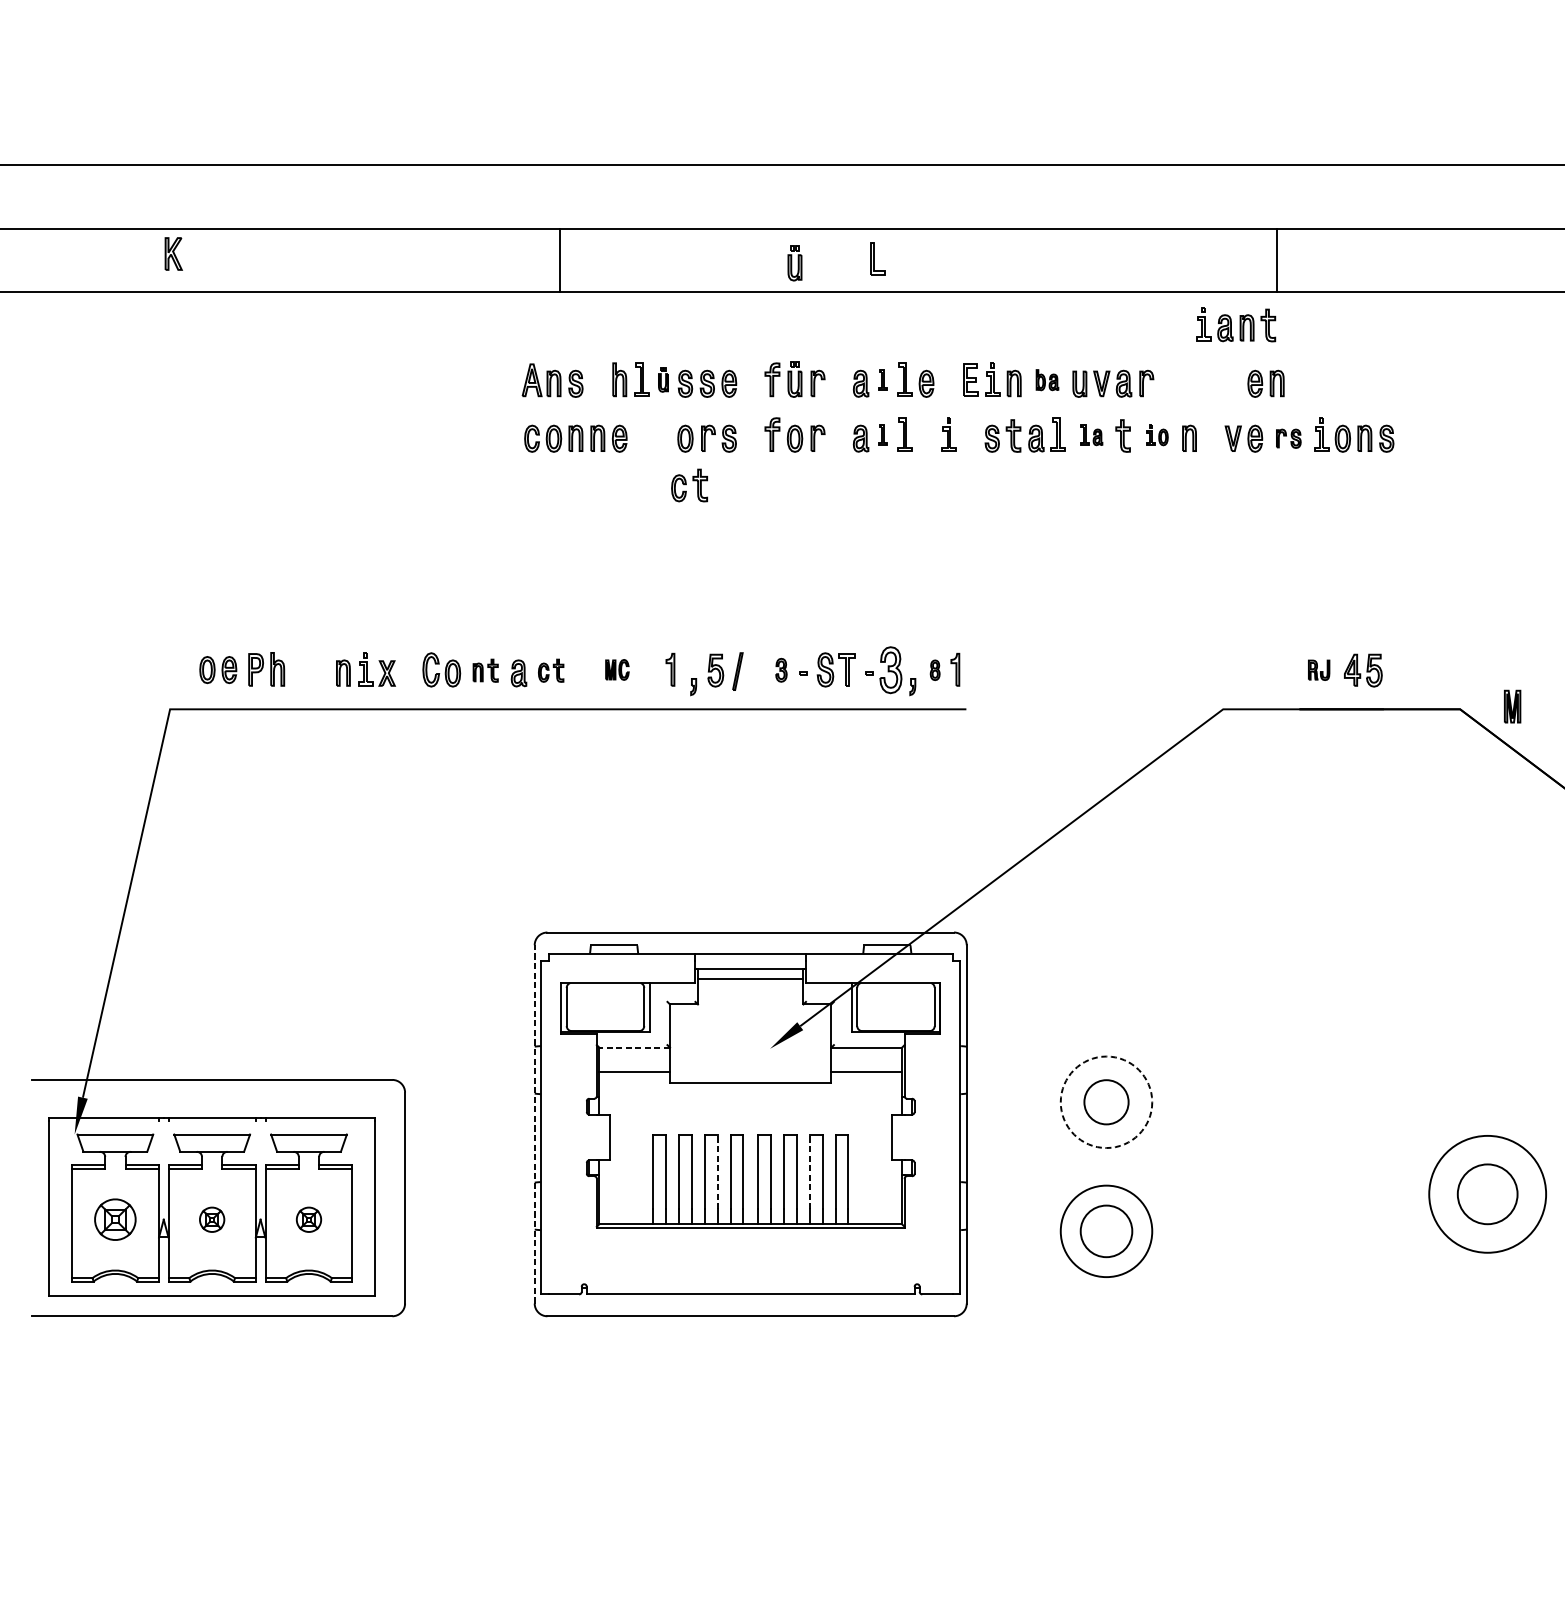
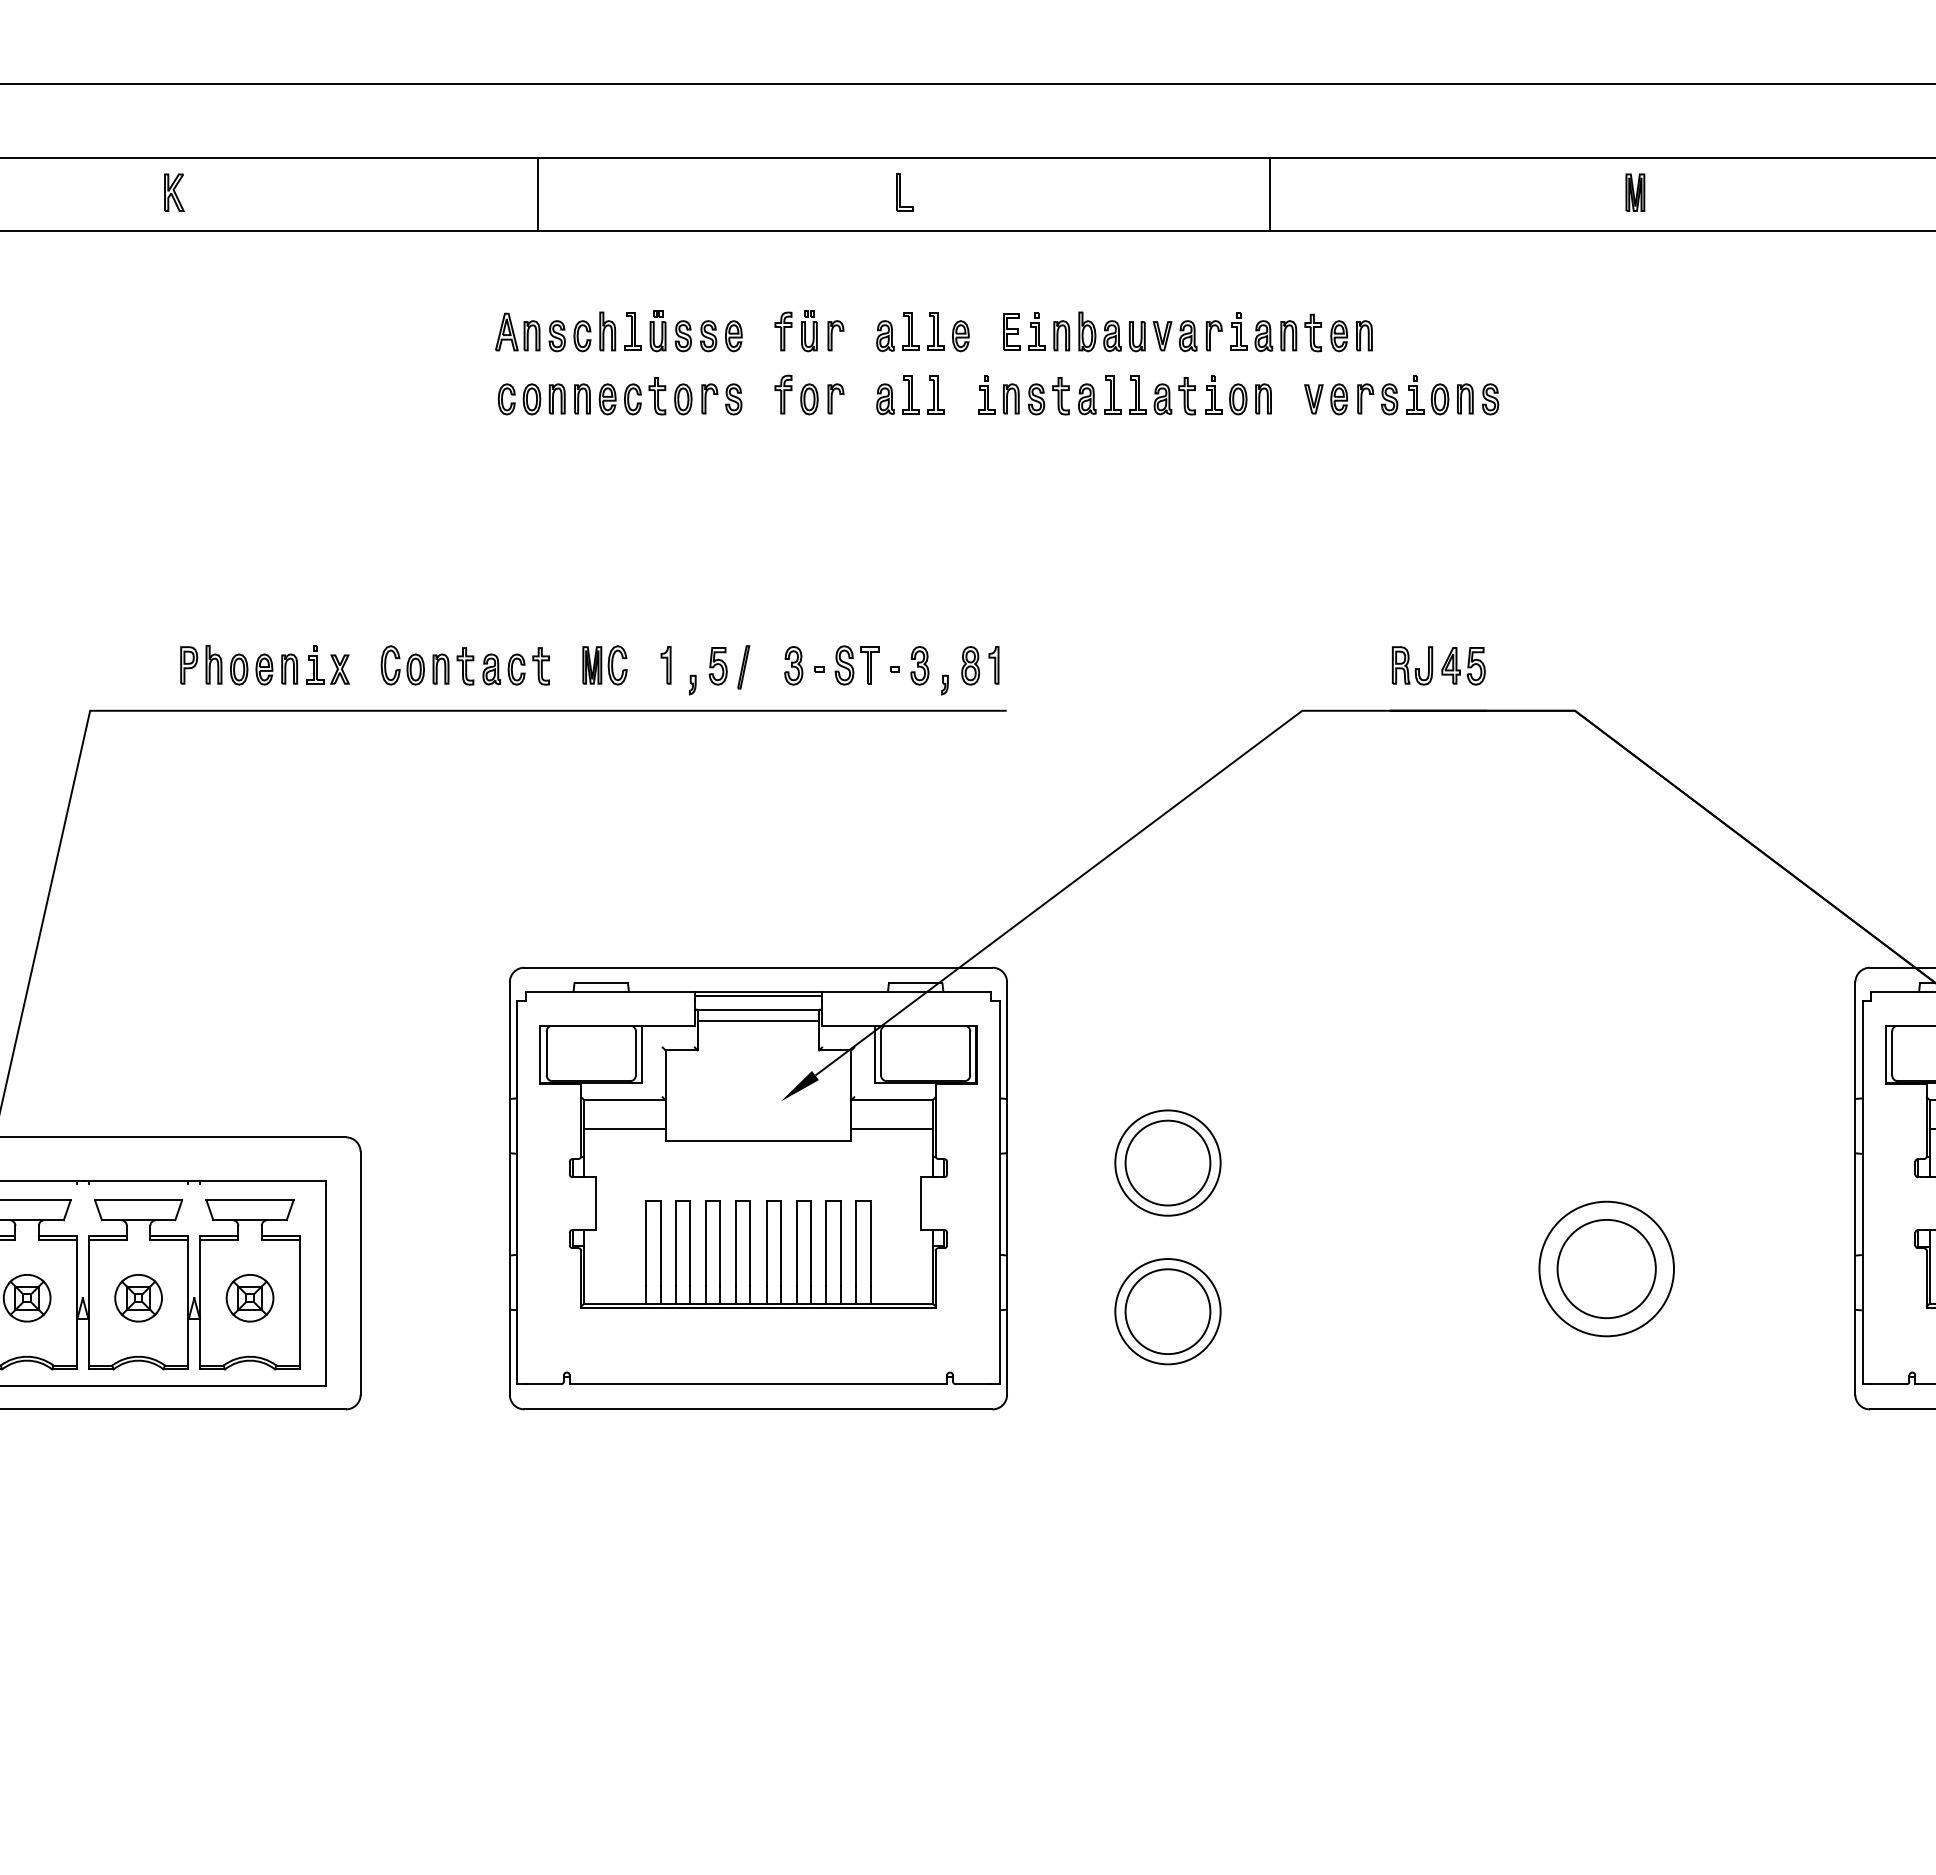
part: (173, 253) -> (174, 192), moved
line: (1277, 259) -> (1269, 193), moved
part: (795, 263) -> (809, 197), removed
part: (1235, 325) -> (1275, 332), moved
part: (663, 379) -> (657, 331), size x1.43
part: (882, 379) -> (910, 331), size x1.67
part: (1047, 379) -> (1099, 331), size x1.67
part: (597, 384) -> (582, 336), added
part: (882, 434) -> (910, 394), size x1.67
part: (1091, 435) -> (1150, 395), size x1.67
part: (1157, 435) -> (1226, 395), size x1.67
part: (970, 438) -> (1011, 398), added
part: (1288, 438) -> (1377, 399), size x1.43
part: (689, 485) -> (645, 396), moved
part: (218, 669) -> (251, 669), moved
part: (616, 669) -> (604, 665), size x1.67
part: (781, 669) -> (793, 665), size x1.43
part: (890, 669) -> (919, 665), size x0.71
part: (934, 669) -> (970, 665), size x1.67
part: (1318, 669) -> (1412, 665), size x1.67
part: (485, 670) -> (453, 666), size x1.43
part: (550, 670) -> (528, 666), size x1.43
part: (1512, 706) -> (1635, 192), moved
line: (750, 957) -> (758, 996), added
line: (634, 1047) -> (624, 1100), dashed -> solid
circle: (1106, 1101) -> (1167, 1162), dashed -> solid
circle: (1106, 1101) -> (1167, 1162), size x1.67
line: (534, 1124) -> (509, 1188), dashed -> solid
line: (717, 1172) -> (720, 1243), dashed -> solid
line: (809, 1172) -> (826, 1243), dashed -> solid
circle: (1487, 1193) -> (1606, 1268), size x1.43
part: (212, 1219) -> (138, 1298), size x1.67
part: (308, 1219) -> (249, 1298), size x1.67
circle: (1106, 1231) -> (1167, 1311), size x1.43

